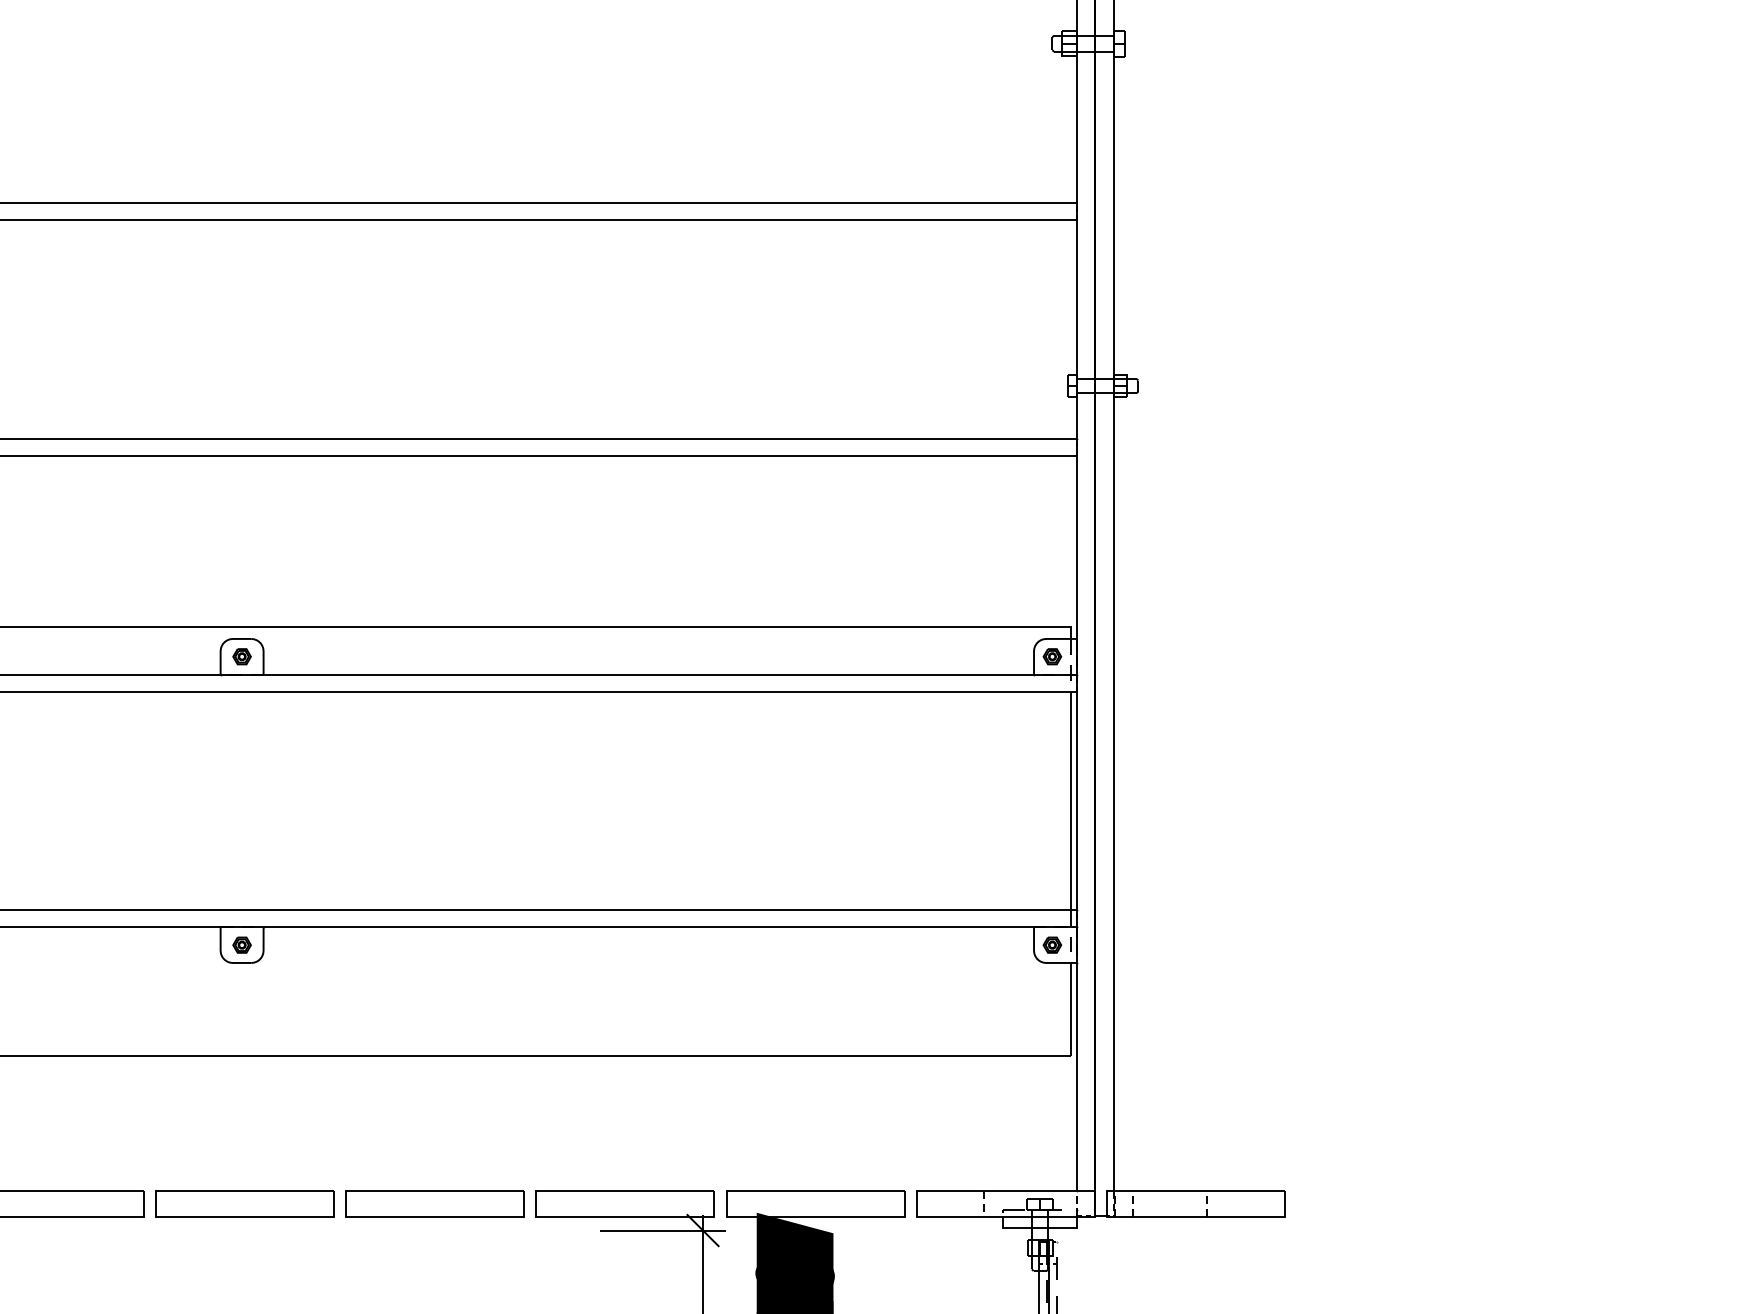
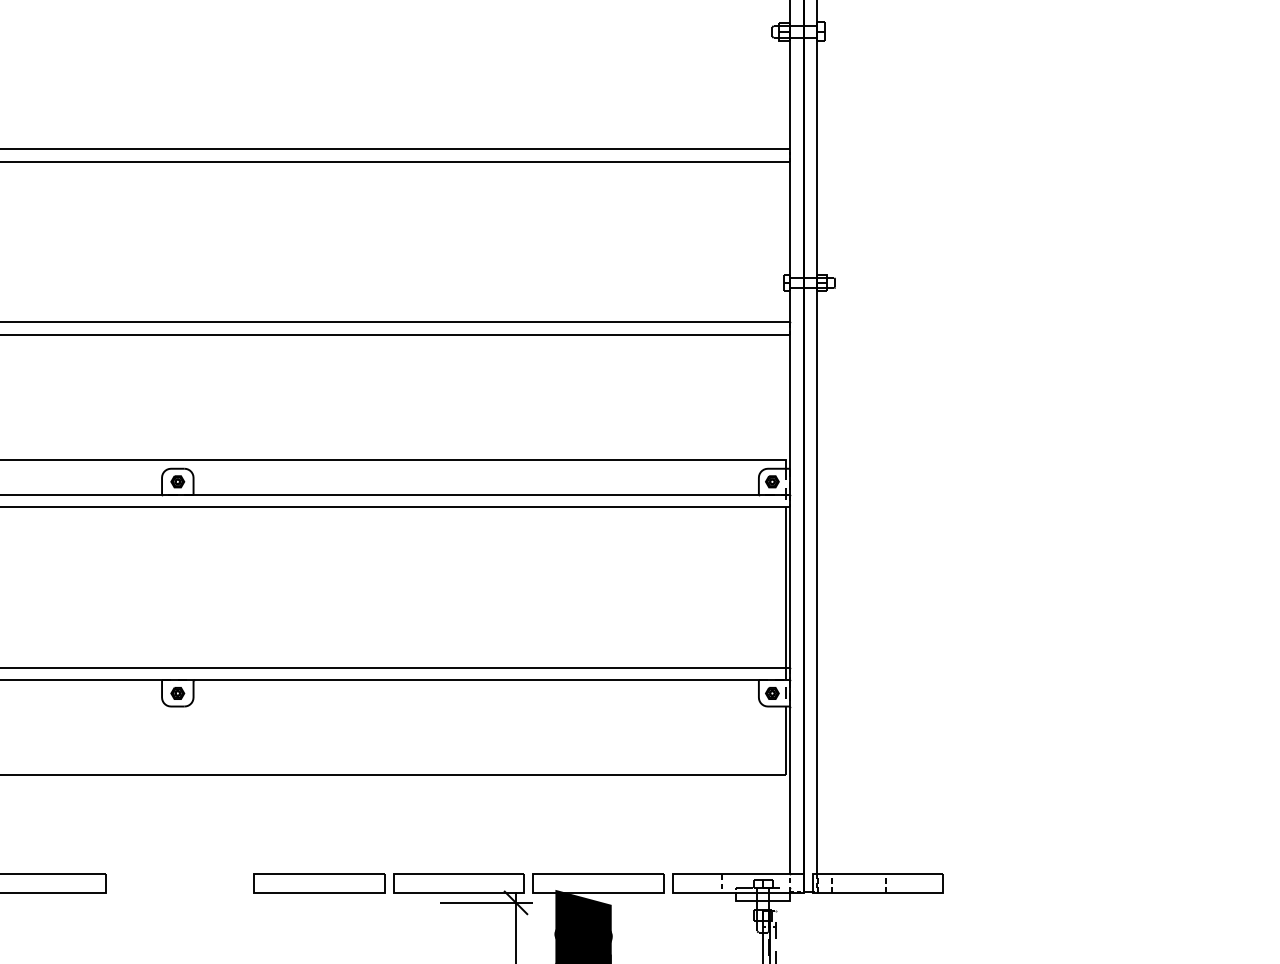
part: (244, 1204) -> (179, 883), removed

